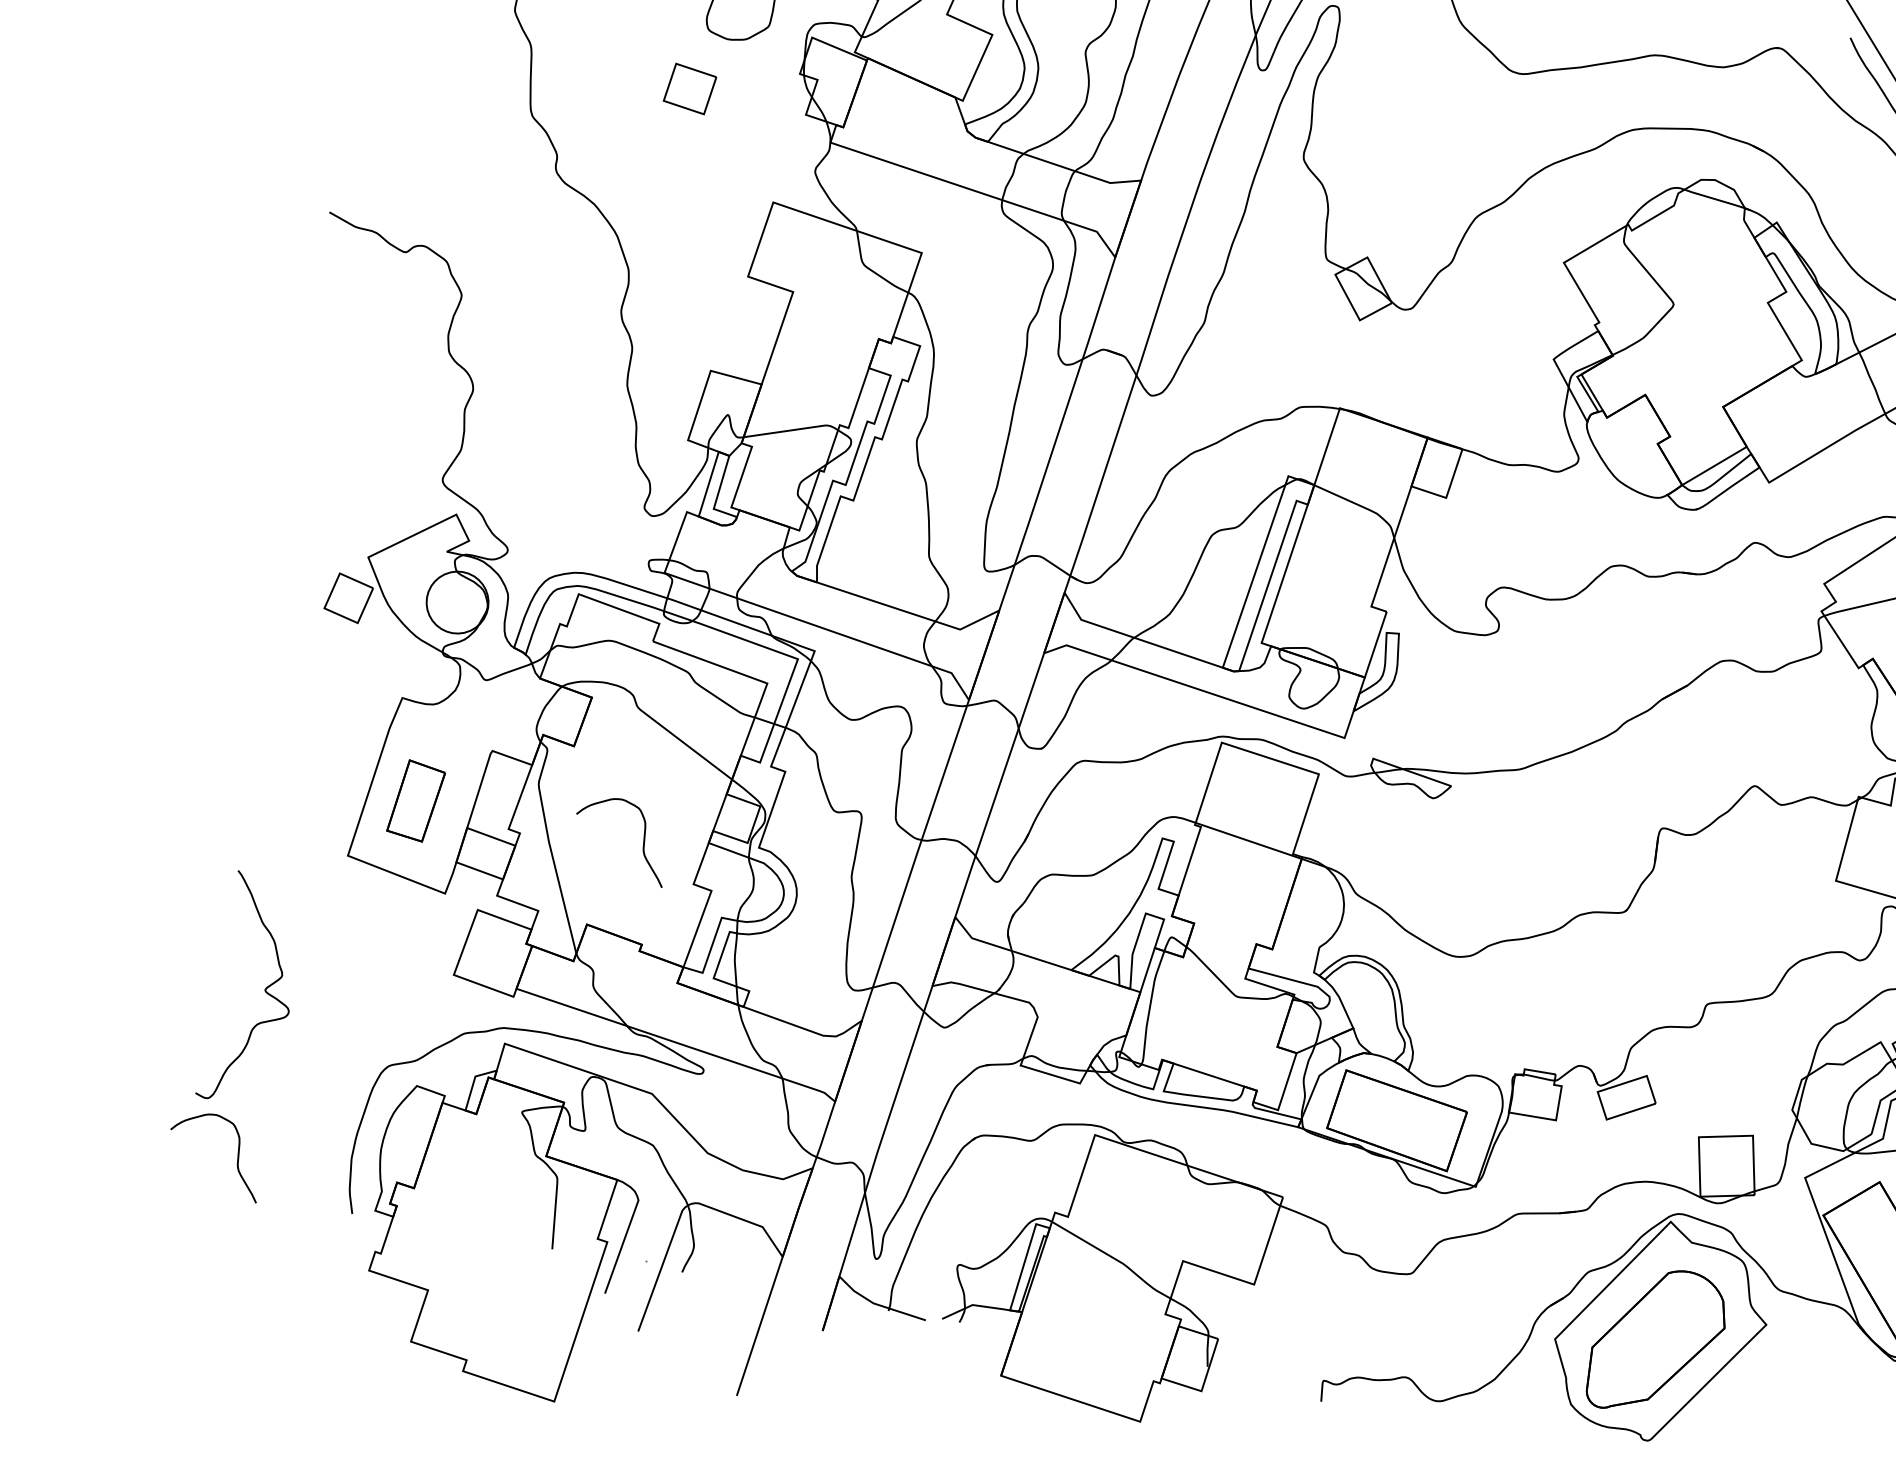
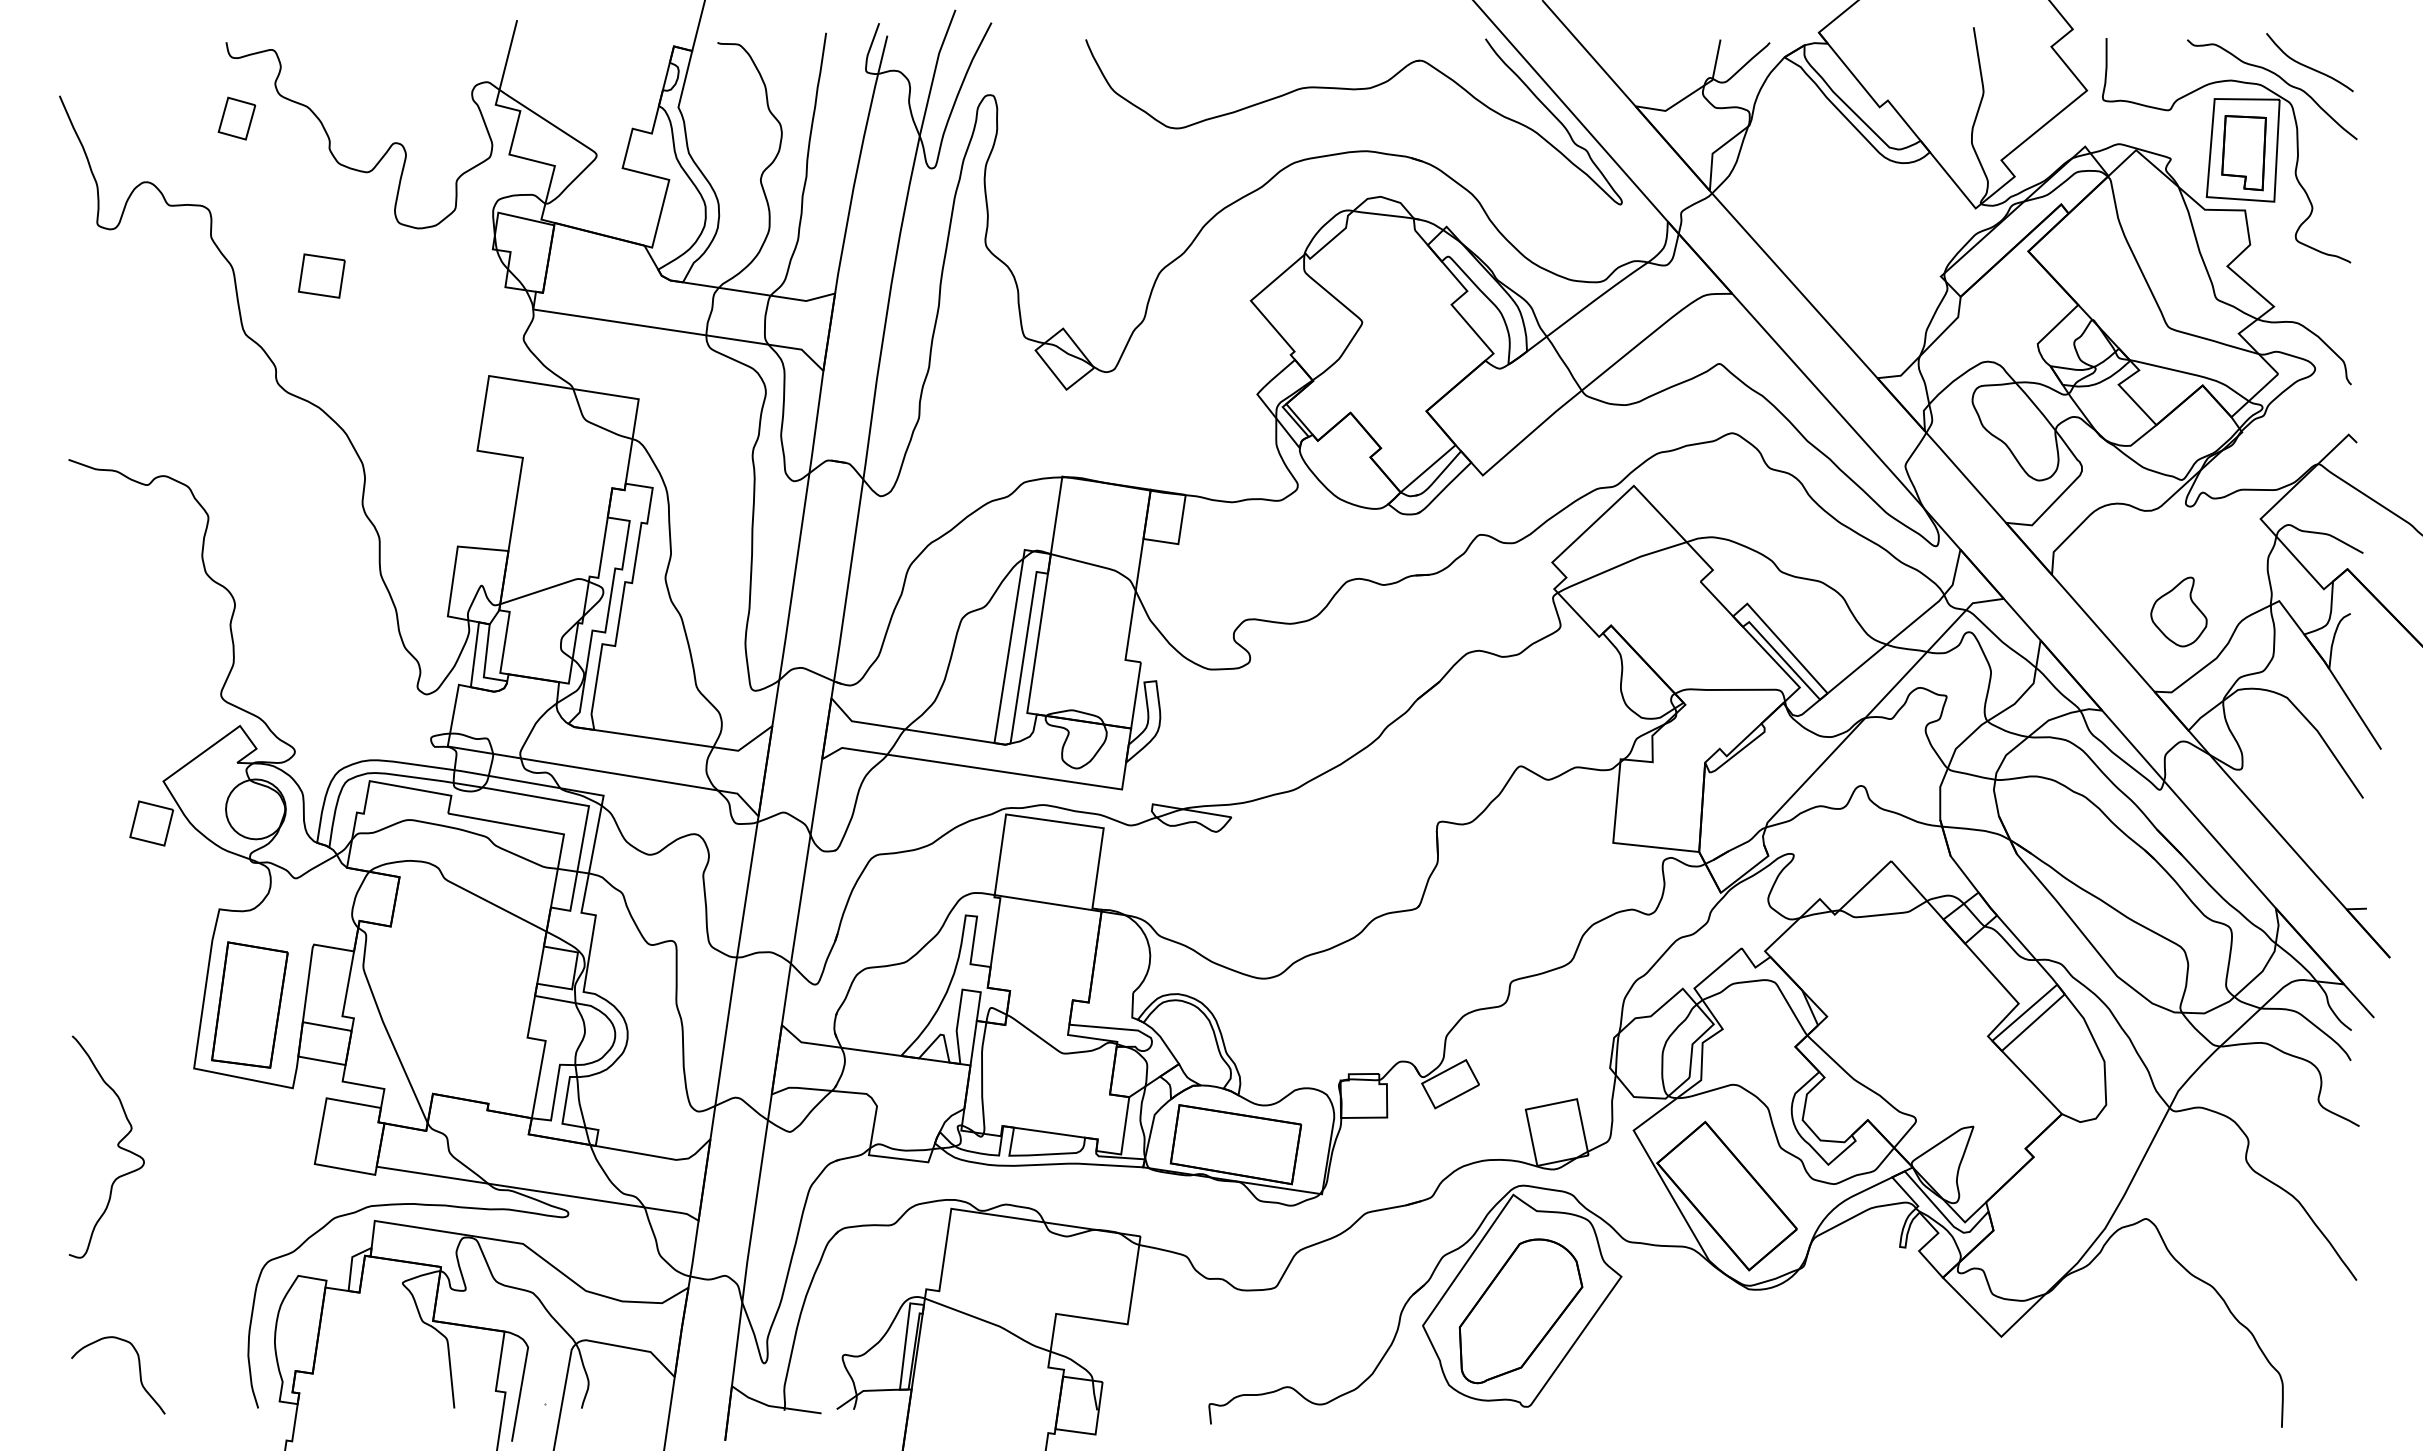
part: (689, 88) -> (321, 275), moved
part: (415, 800) -> (249, 1004), size x1.67
curve: (642, 843) -> (472, 1007), removed
curve: (264, 991) -> (117, 1146), moved

